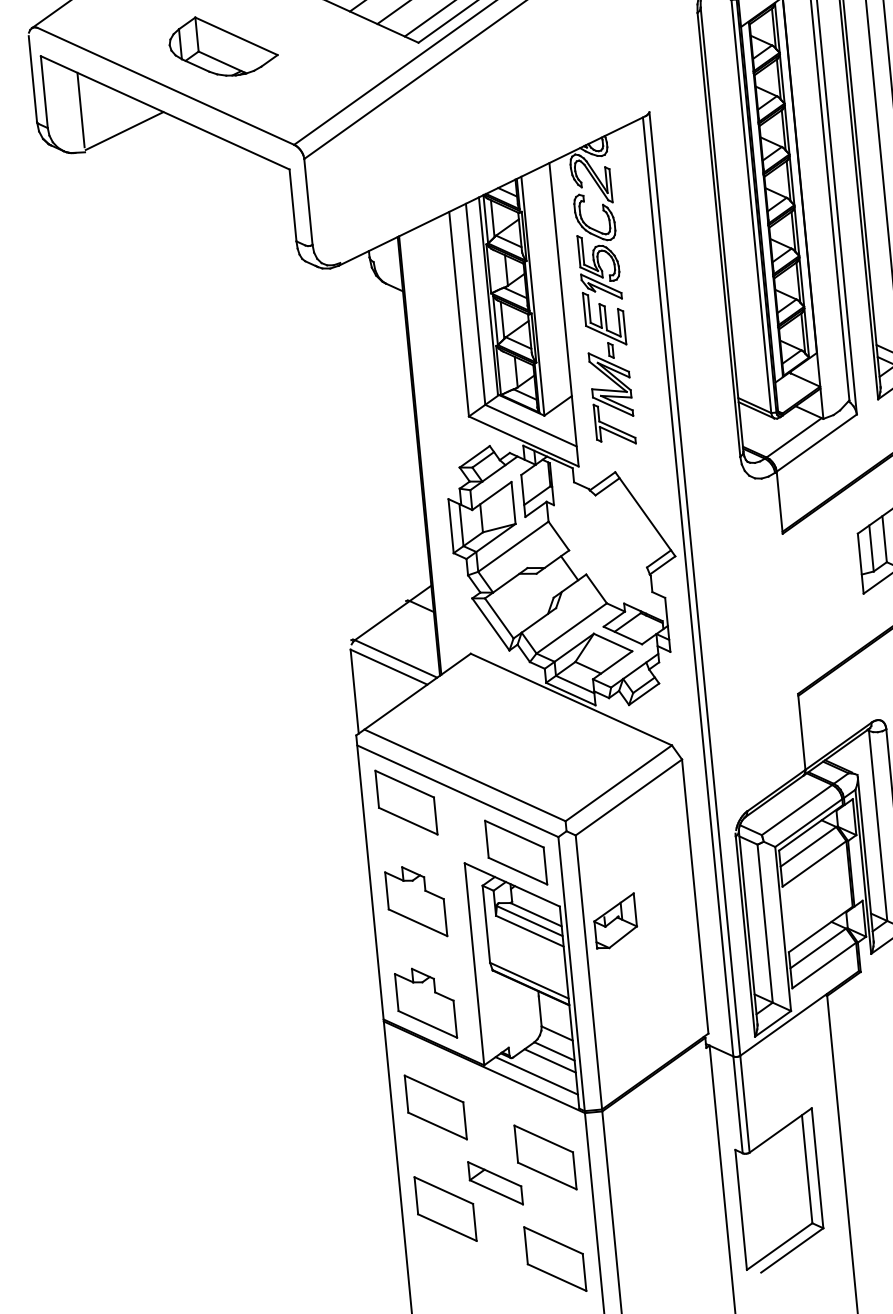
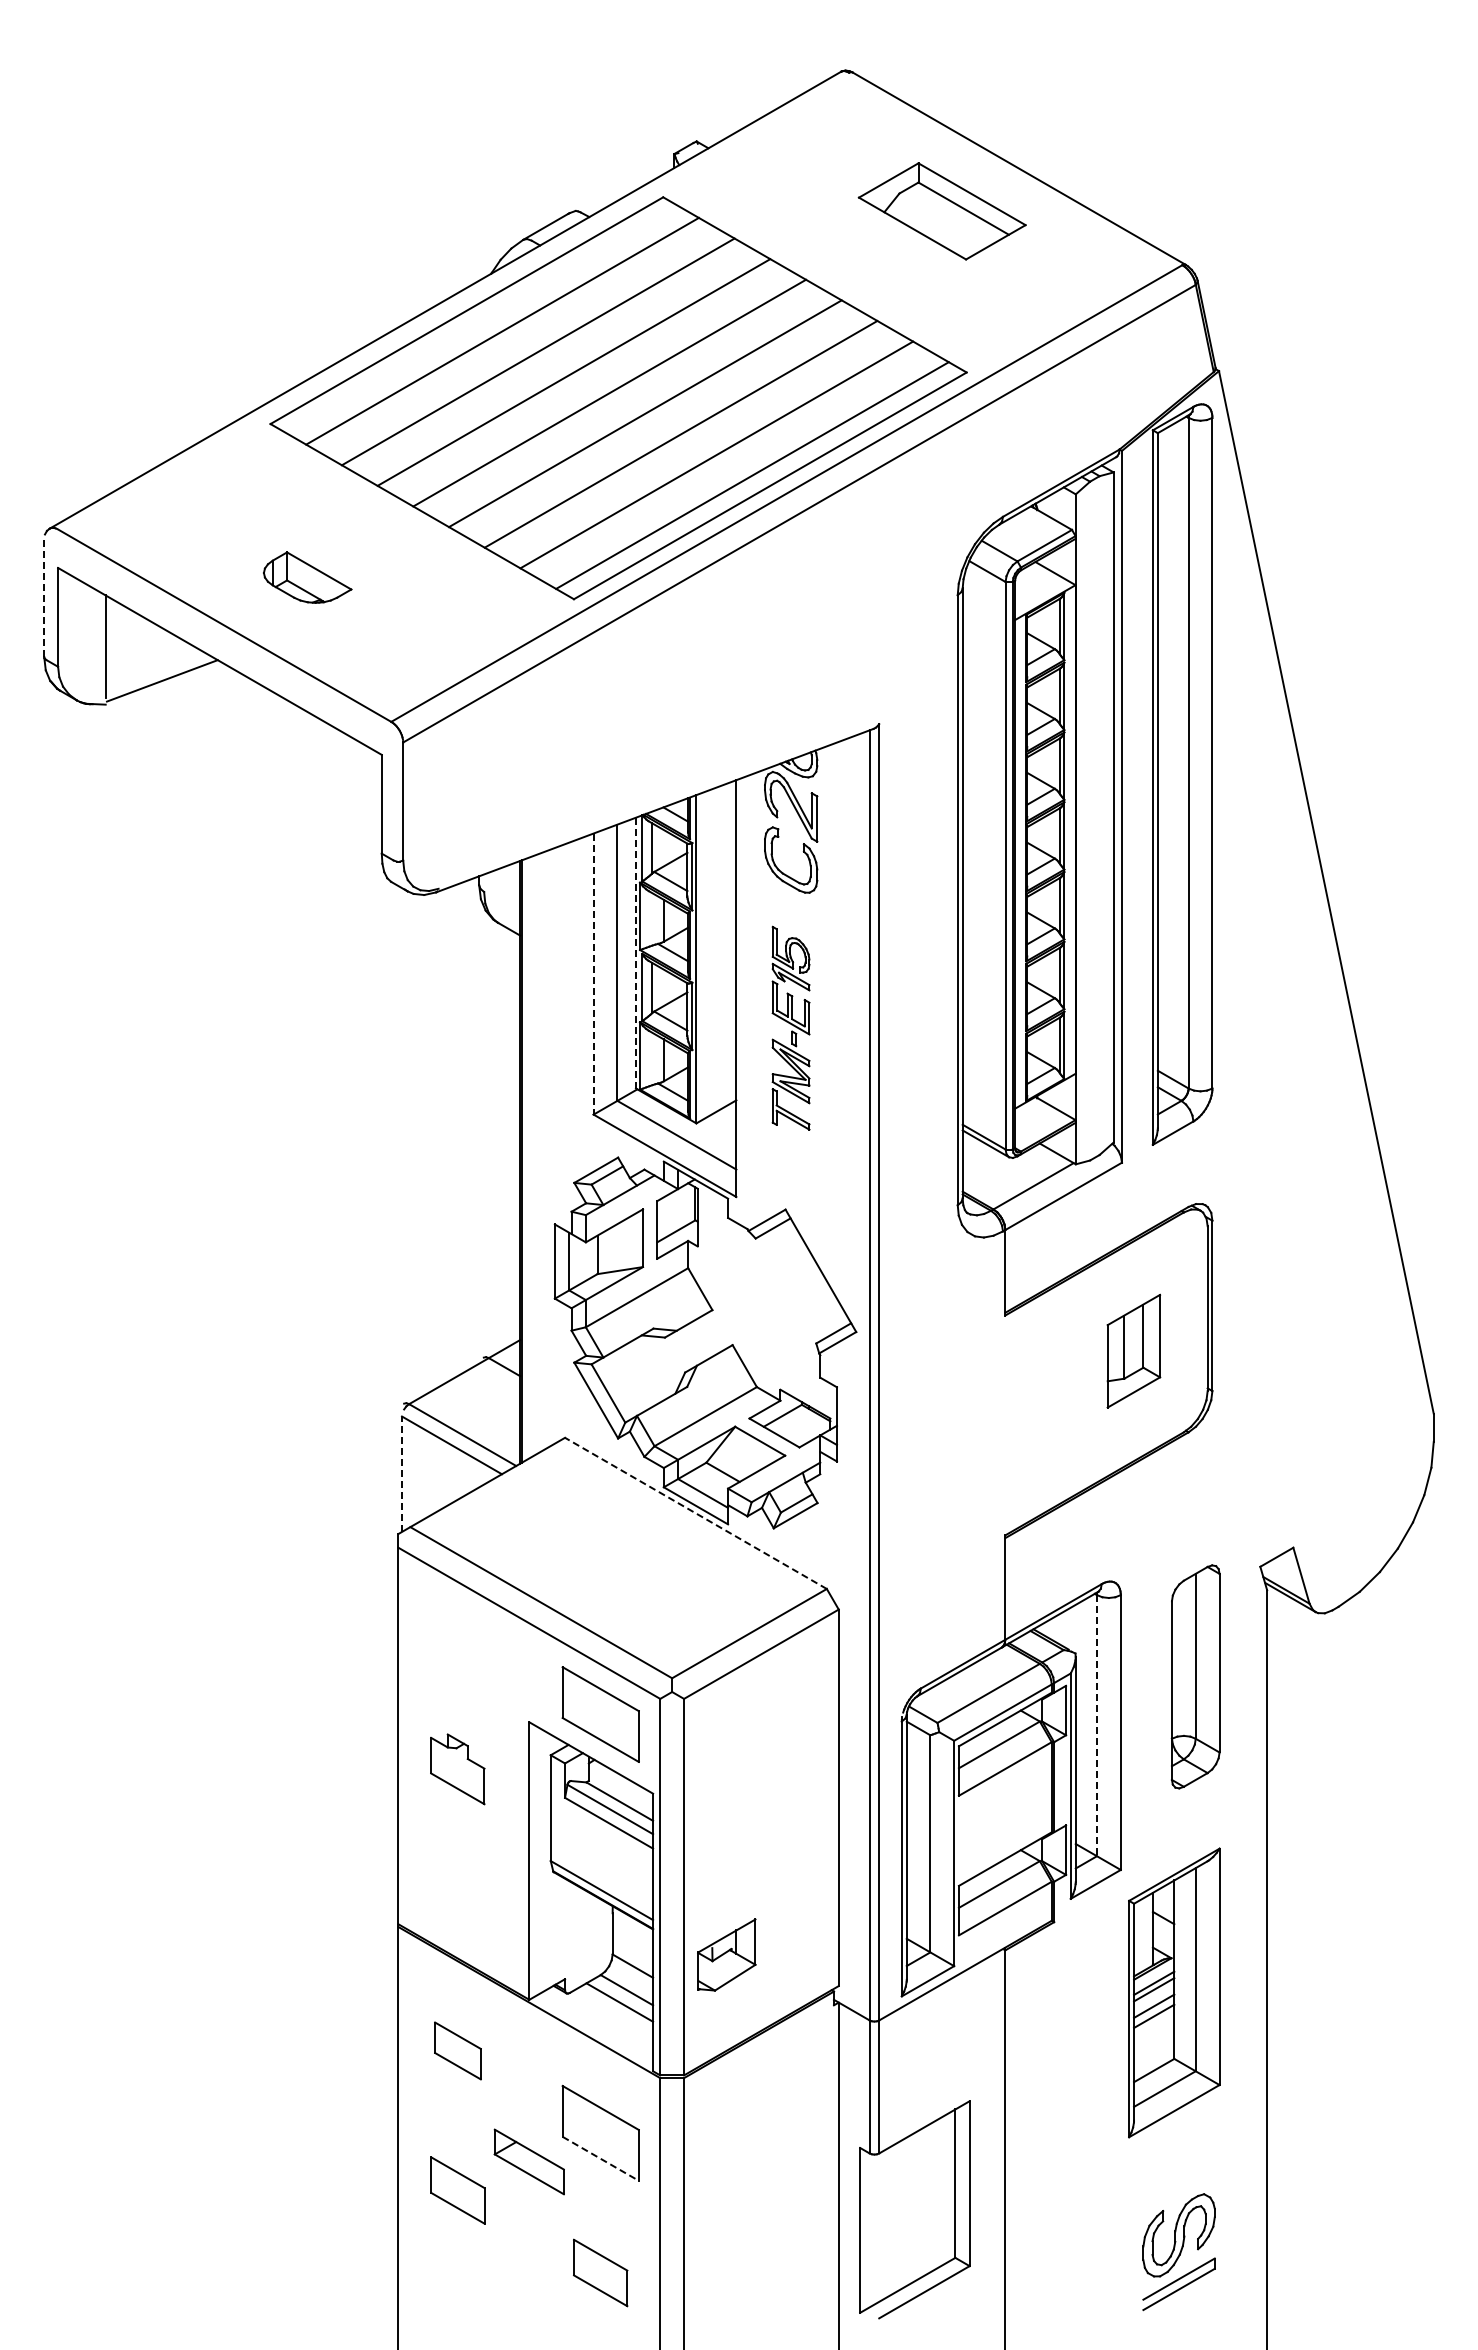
part: (223, 45) -> (307, 577), size x0.6
line: (33, 78) -> (44, 597), solid -> dashed
line: (488, 295) -> (635, 952), solid -> dashed
line: (459, 314) -> (593, 974), solid -> dashed
part: (606, 340) -> (790, 1028), size x0.7
line: (569, 567) -> (710, 1333), removed
line: (355, 691) -> (402, 1474), solid -> dashed
line: (571, 699) -> (695, 1513), solid -> dashed
part: (406, 802) -> (457, 1631), removed
line: (877, 825) -> (1096, 1725), solid -> dashed
part: (415, 902) -> (457, 1769), size x0.7
part: (615, 920) -> (726, 1954), moved
part: (425, 1003) -> (457, 1908), removed
line: (536, 1076) -> (599, 2021), removed
part: (435, 1107) -> (457, 2050), size x0.6
line: (547, 1175) -> (600, 2158), solid -> dashed
part: (445, 1209) -> (457, 2190), size x0.7
part: (555, 1258) -> (600, 2272), size x0.7

